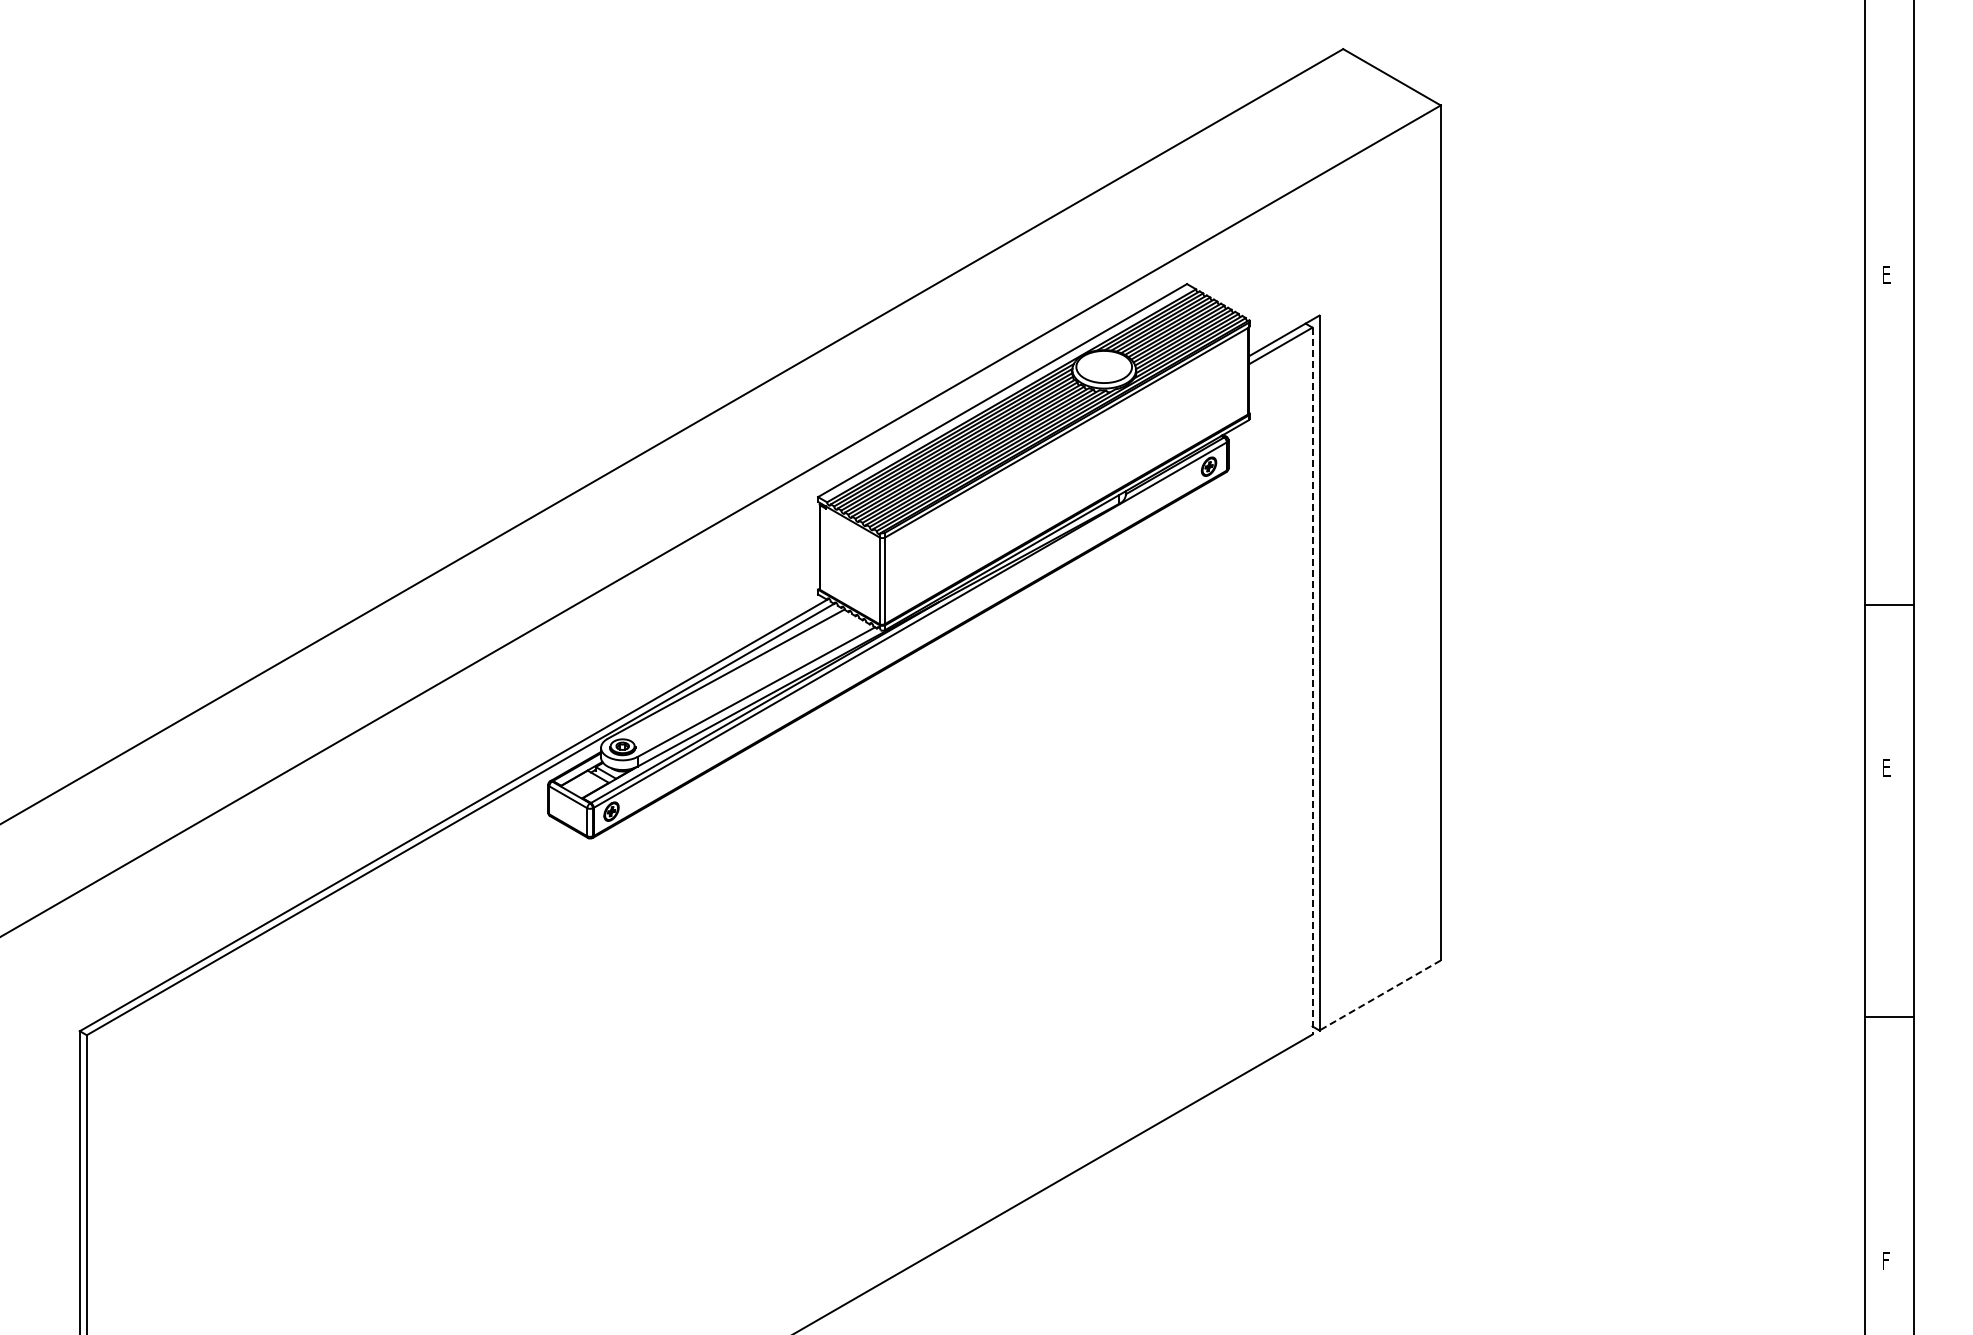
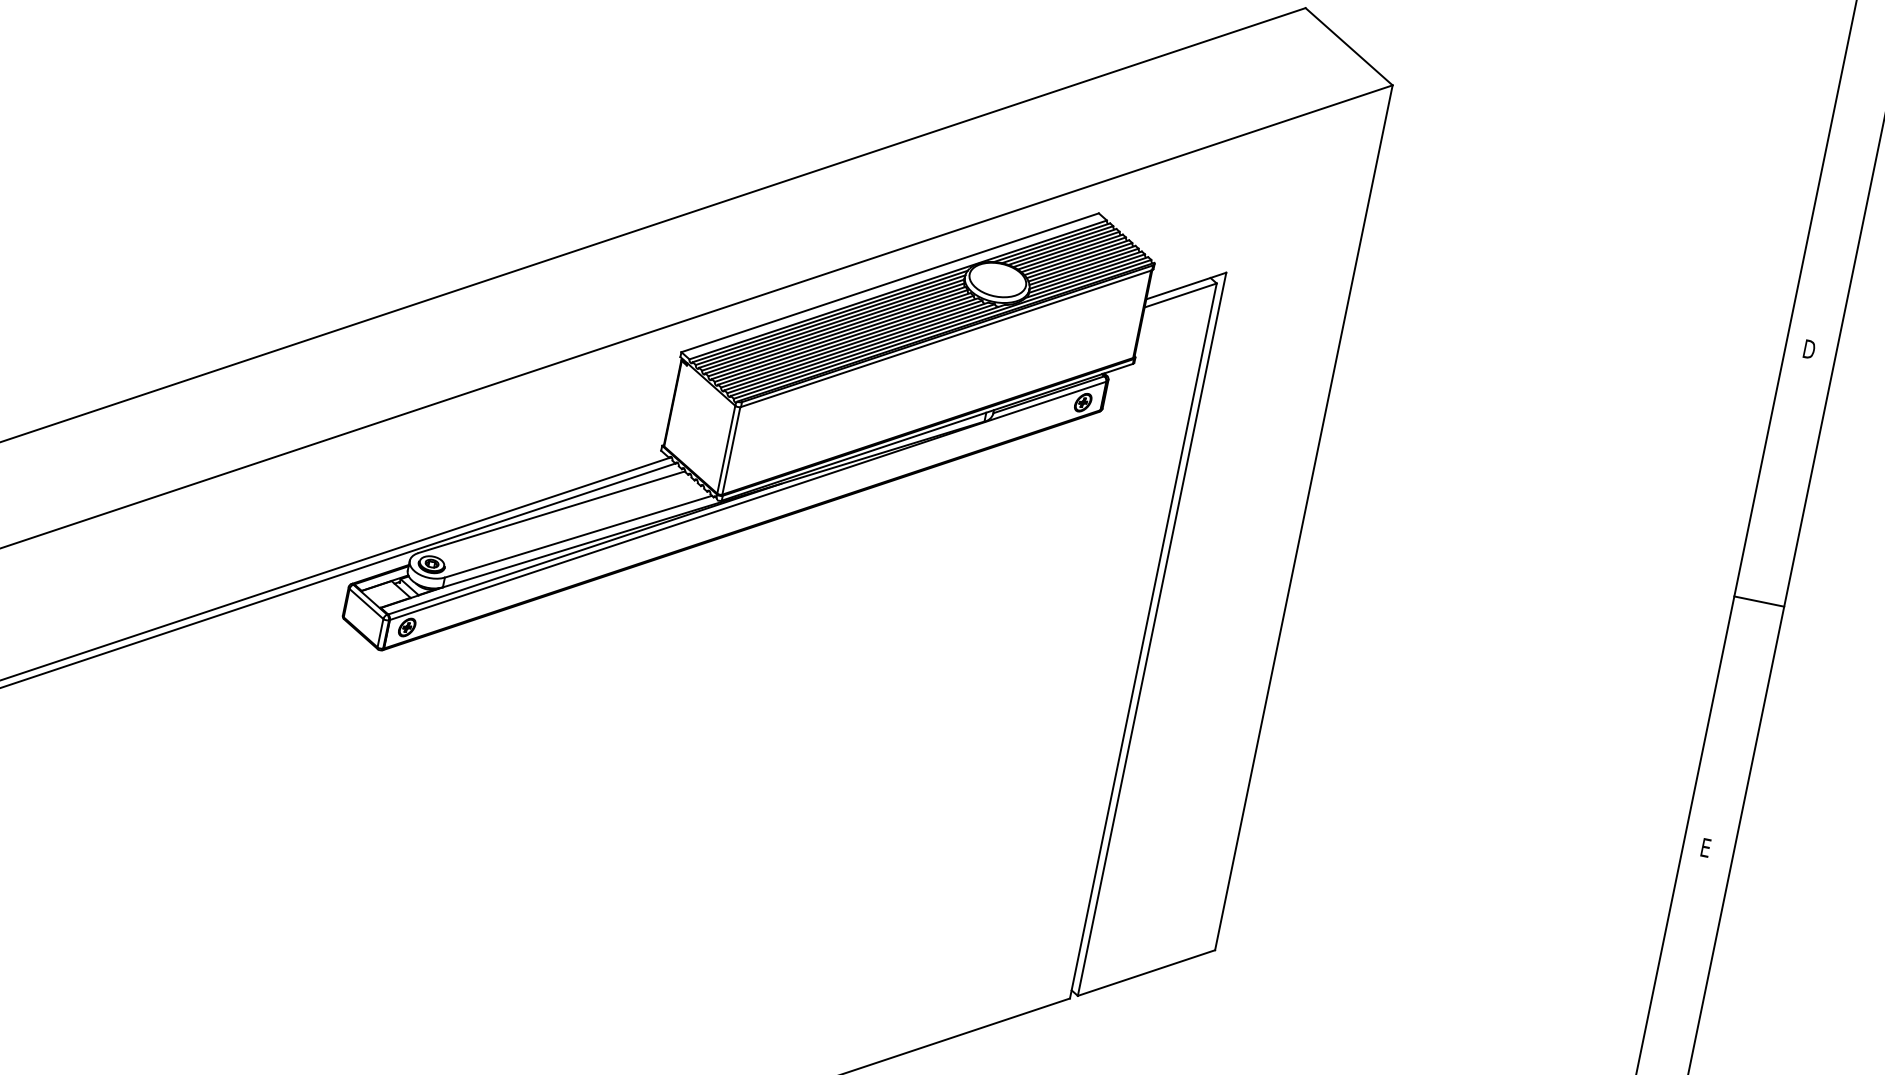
text: (1887, 274) -> (1809, 349), E -> D
line: (1888, 604) -> (1758, 601), moved
line: (1312, 681) -> (1143, 641), dashed -> solid
line: (1379, 995) -> (1145, 972), dashed -> solid

